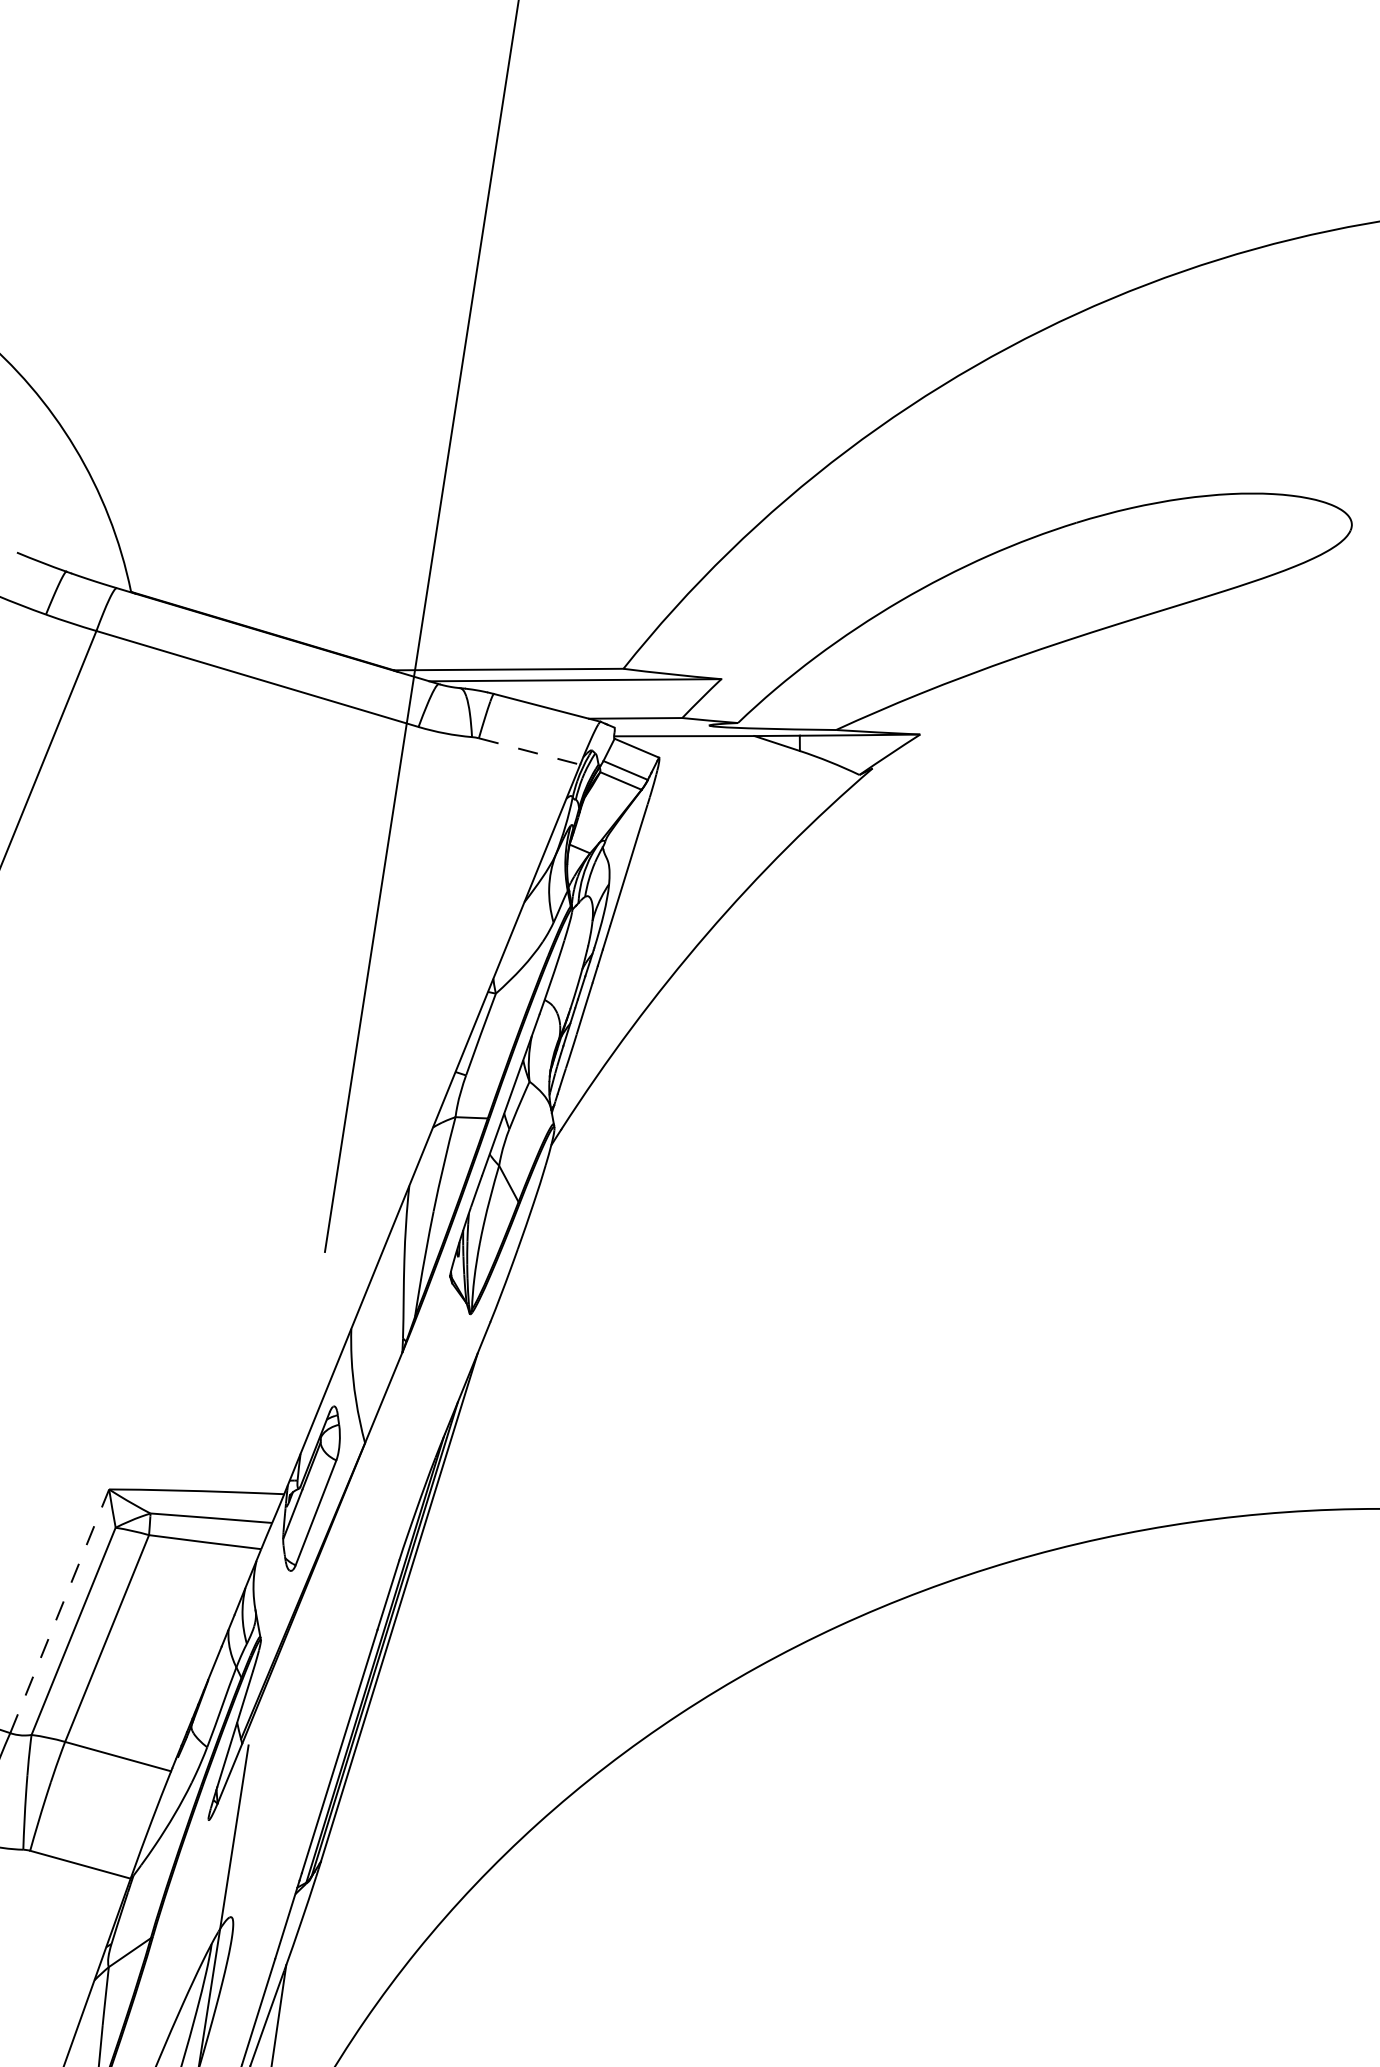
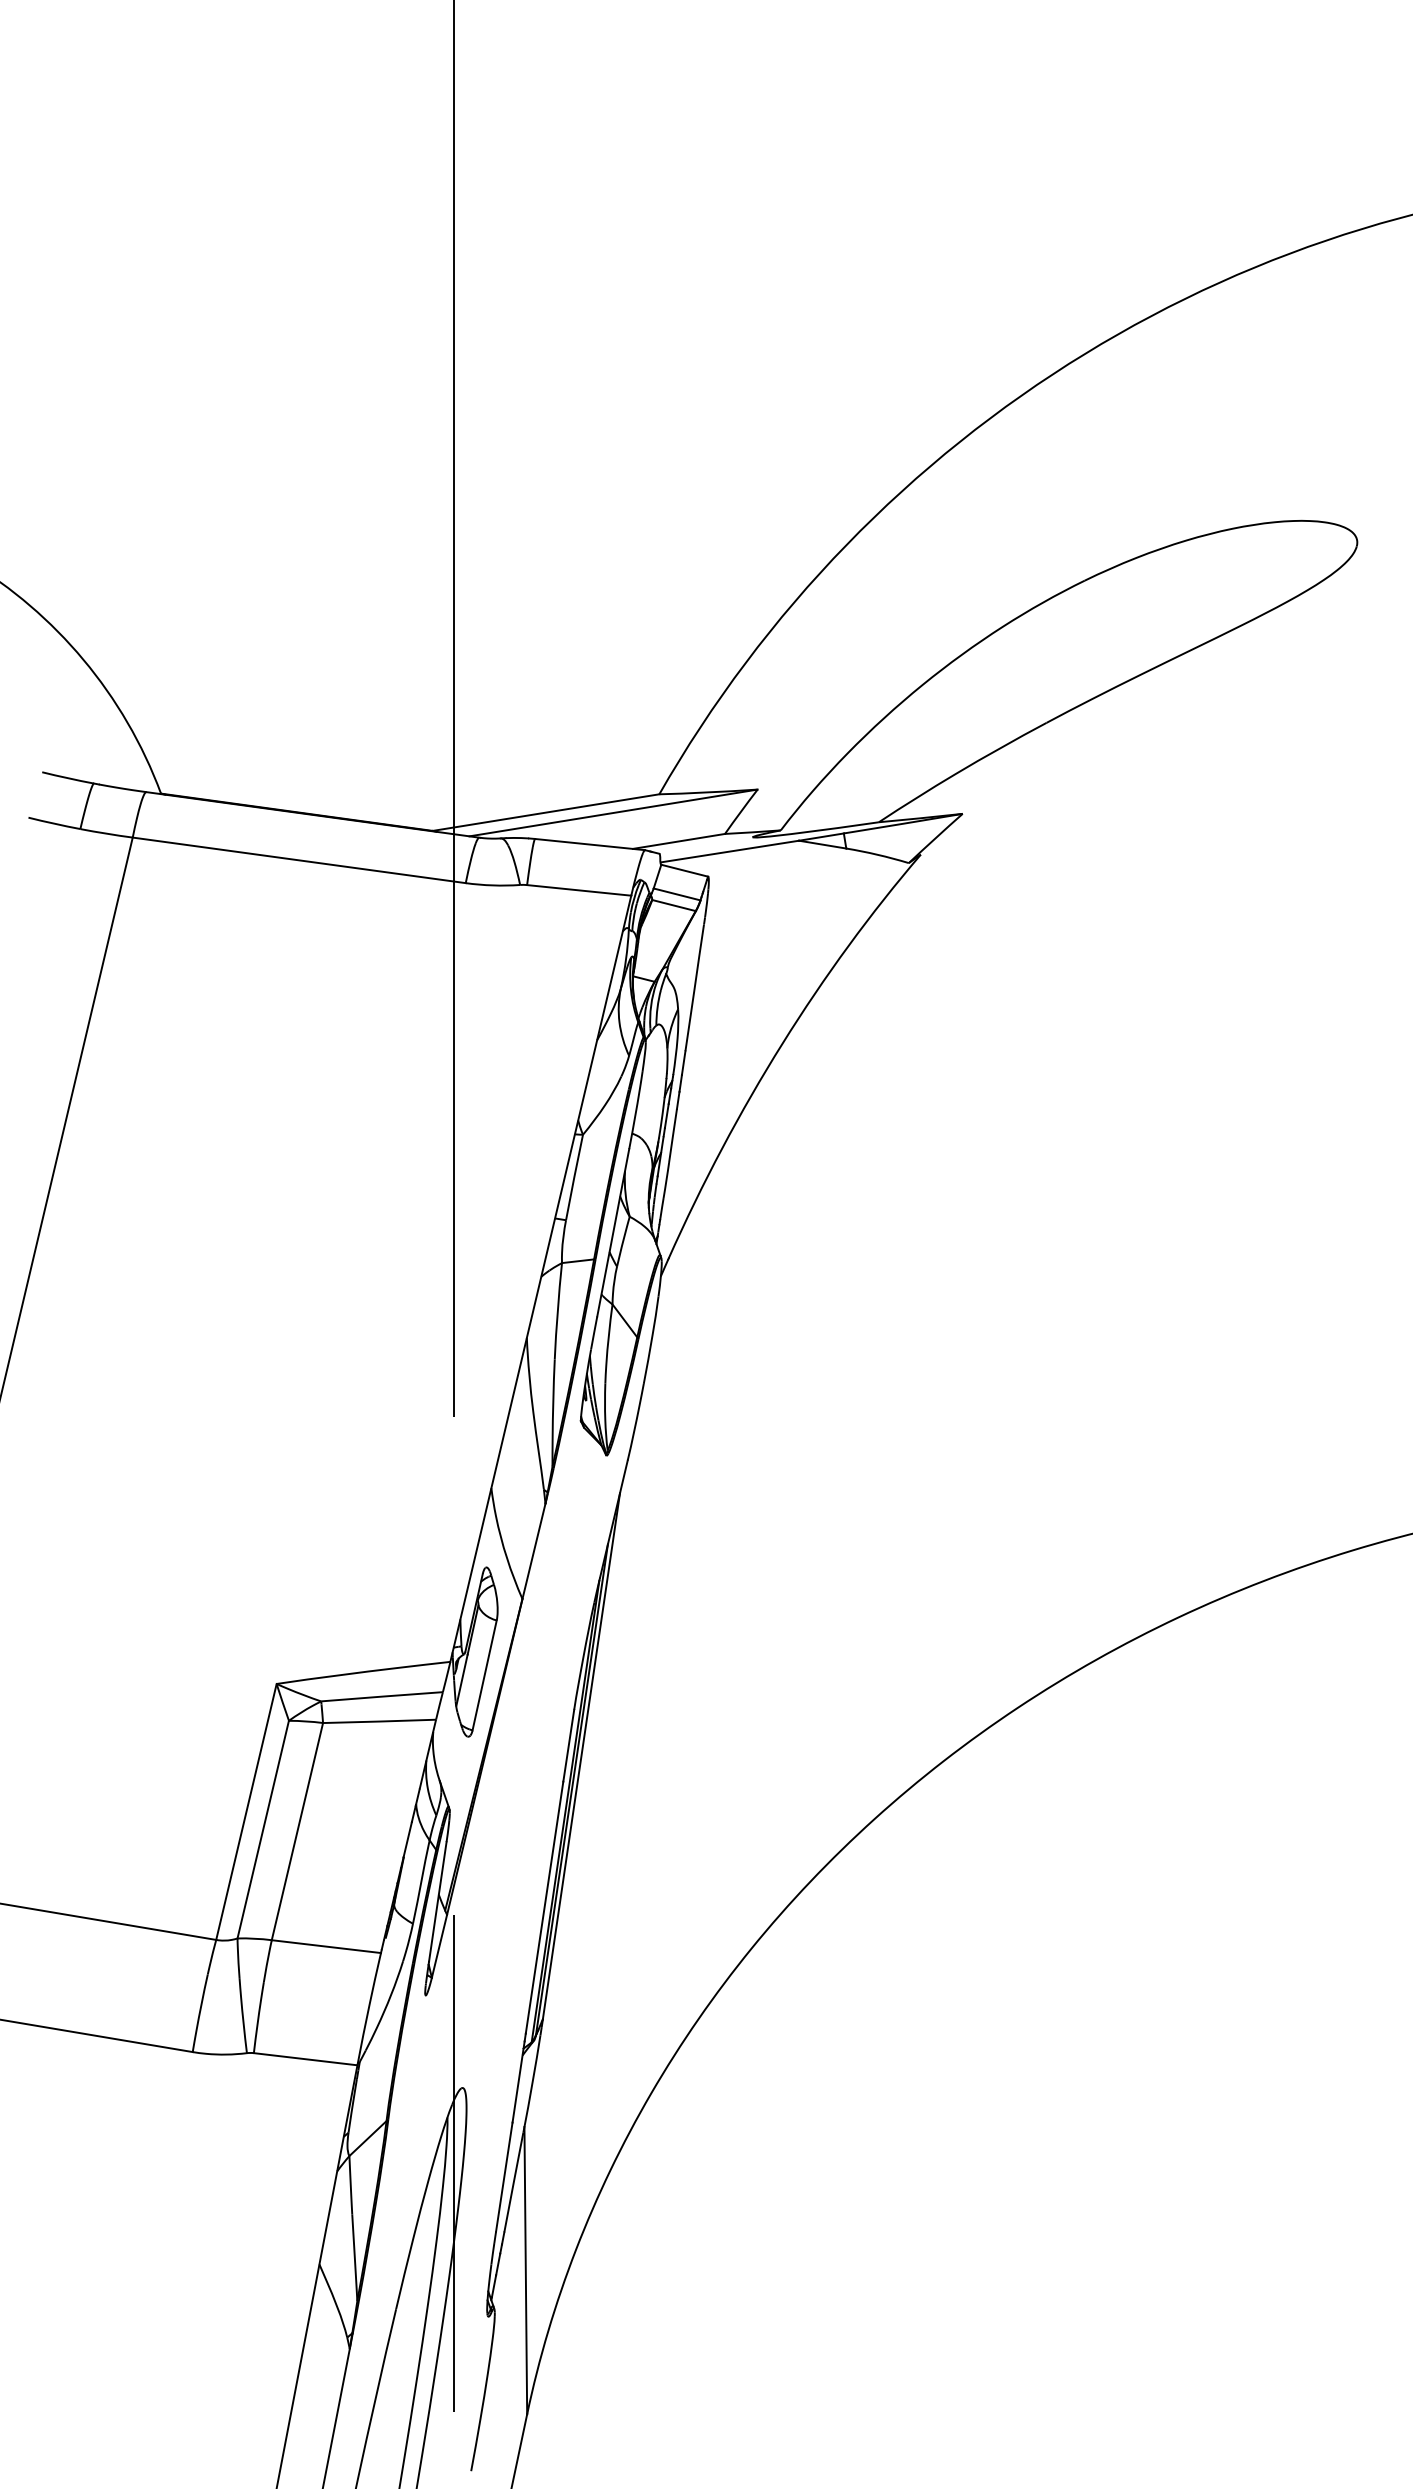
line: (529, 751) -> (579, 890), dashed -> solid
line: (59, 1610) -> (246, 1811), dashed -> solid

